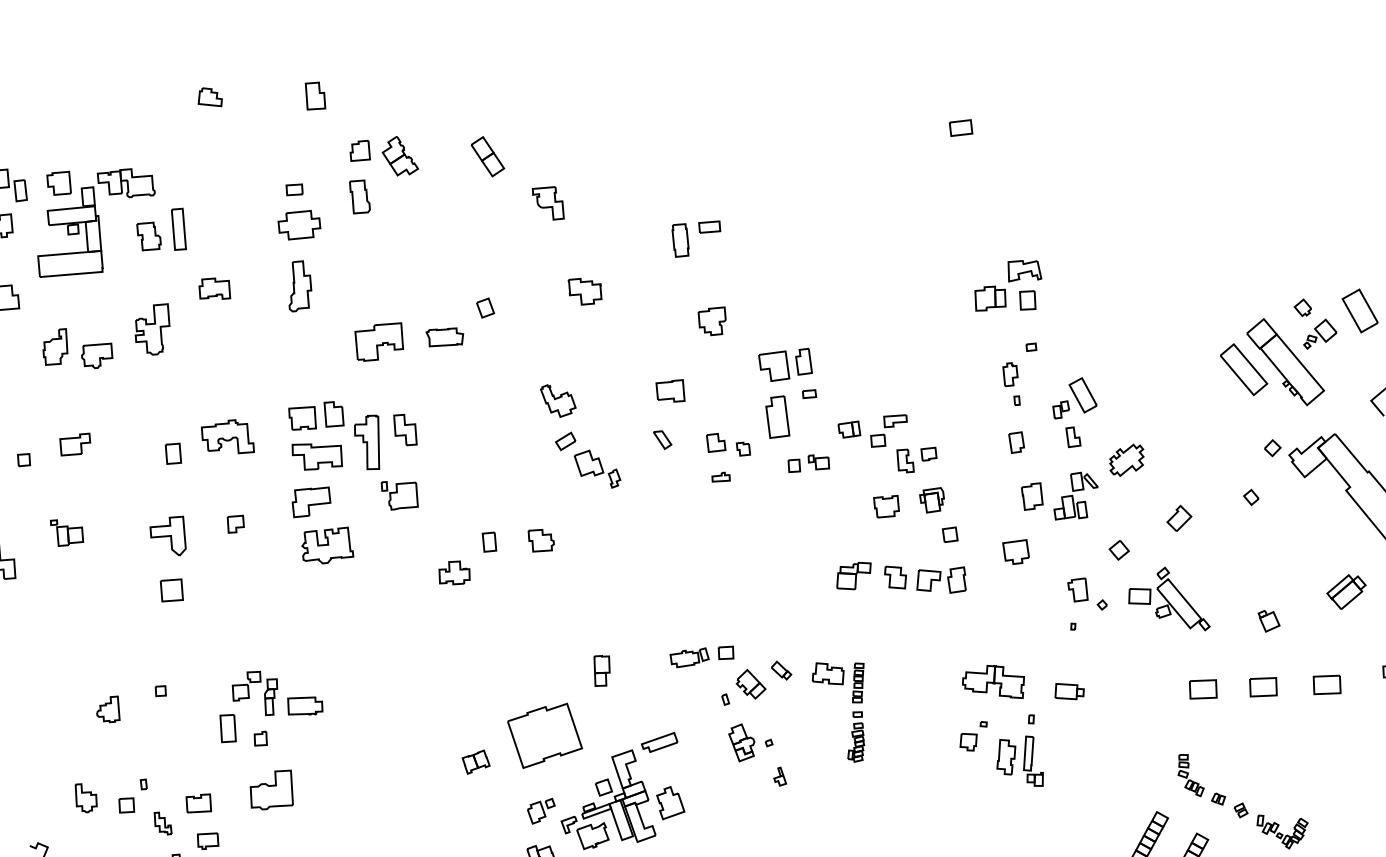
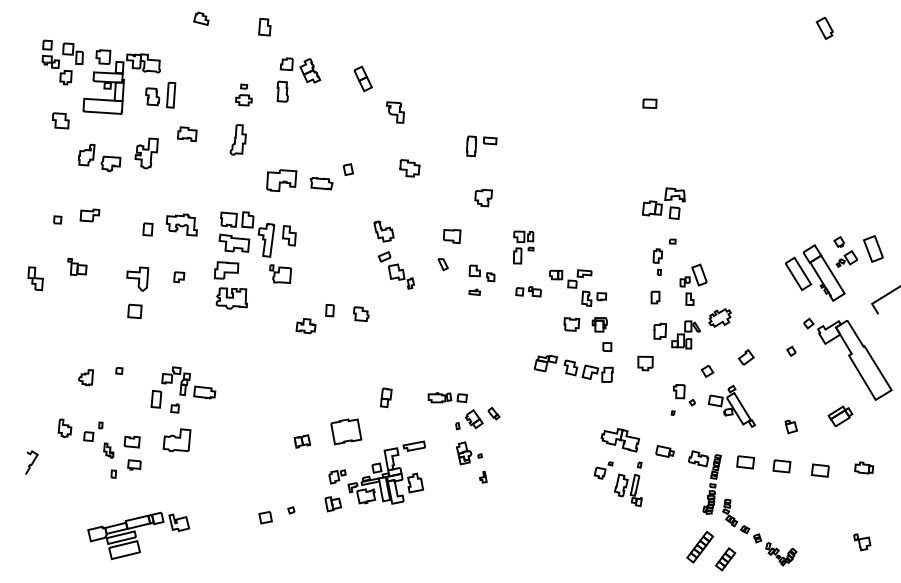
part: (296, 210) -> (243, 94), size x0.62
part: (789, 392) -> (523, 247), size x0.62
part: (843, 711) -> (704, 482), moved
part: (545, 735) -> (346, 431), size x0.71

